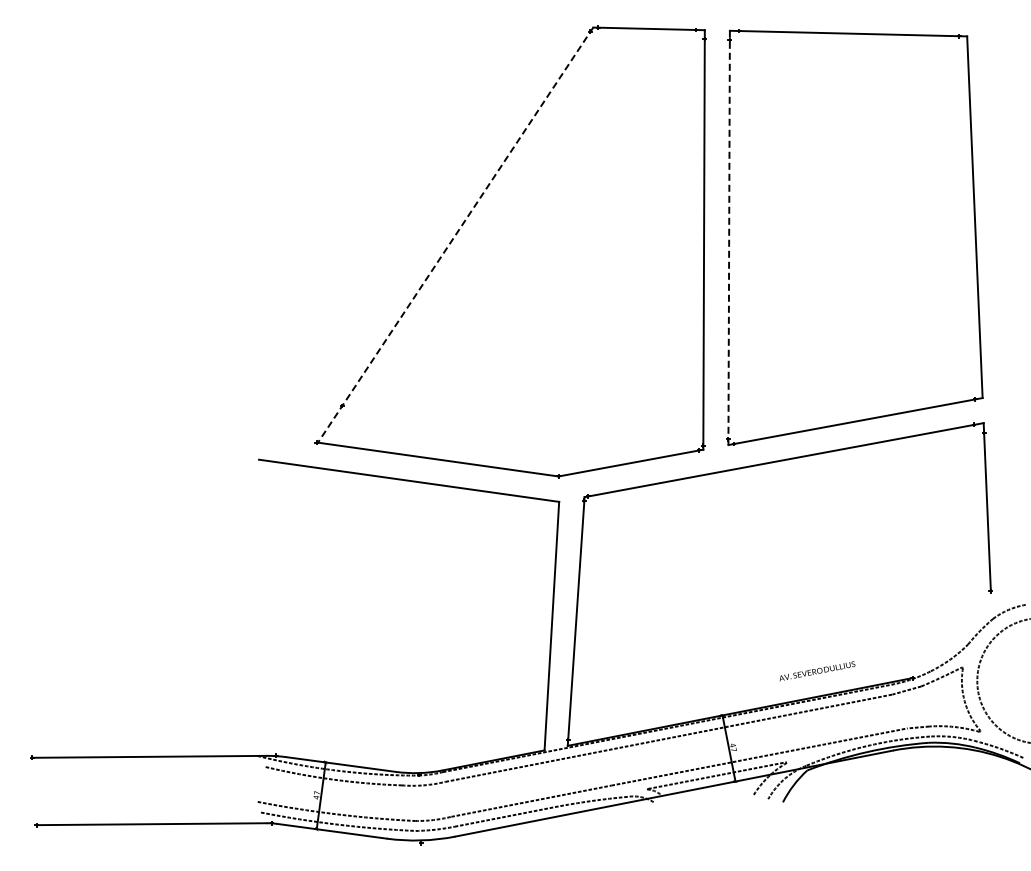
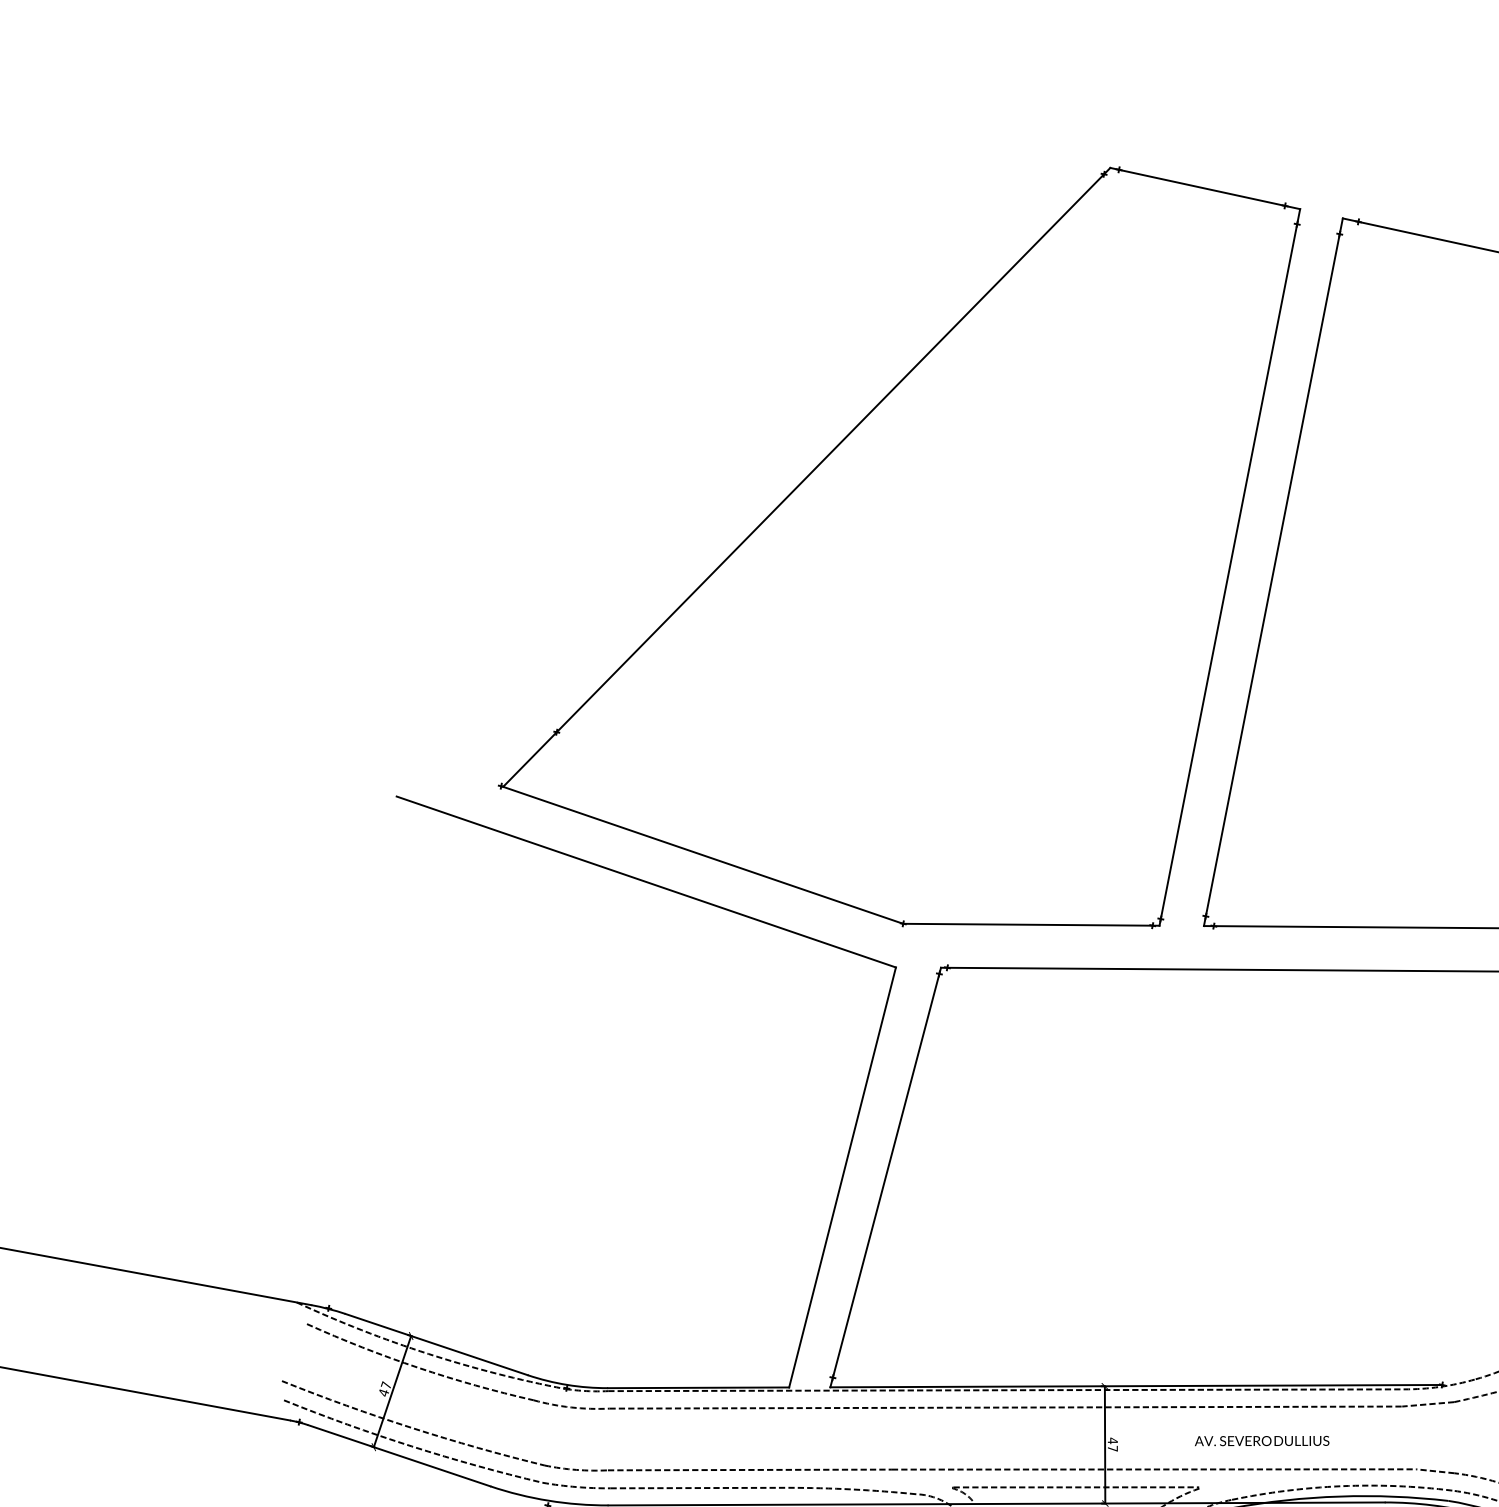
line: (455, 235) -> (806, 477), dashed -> solid
line: (729, 238) -> (1273, 573), dashed -> solid
text: (817, 671) -> (1262, 1441), moved

